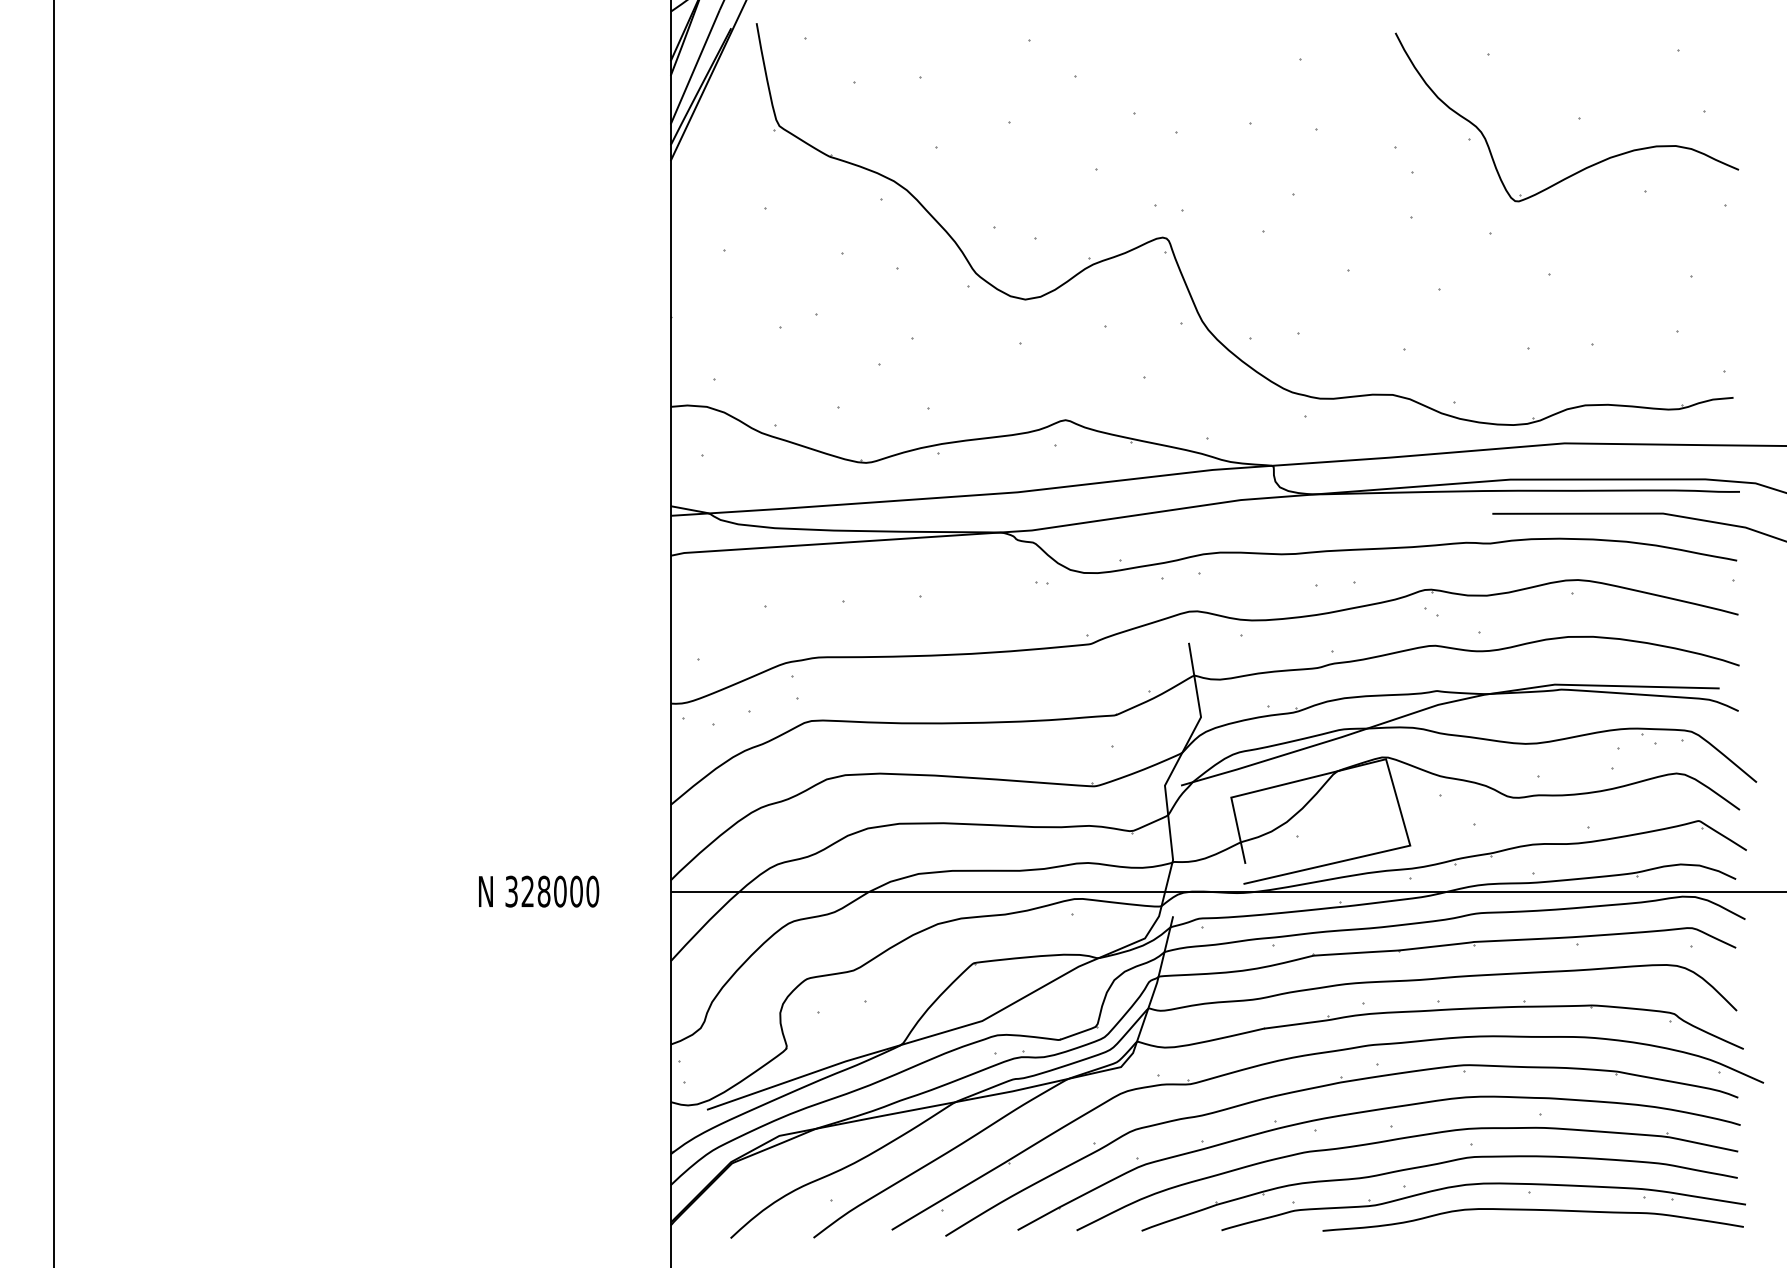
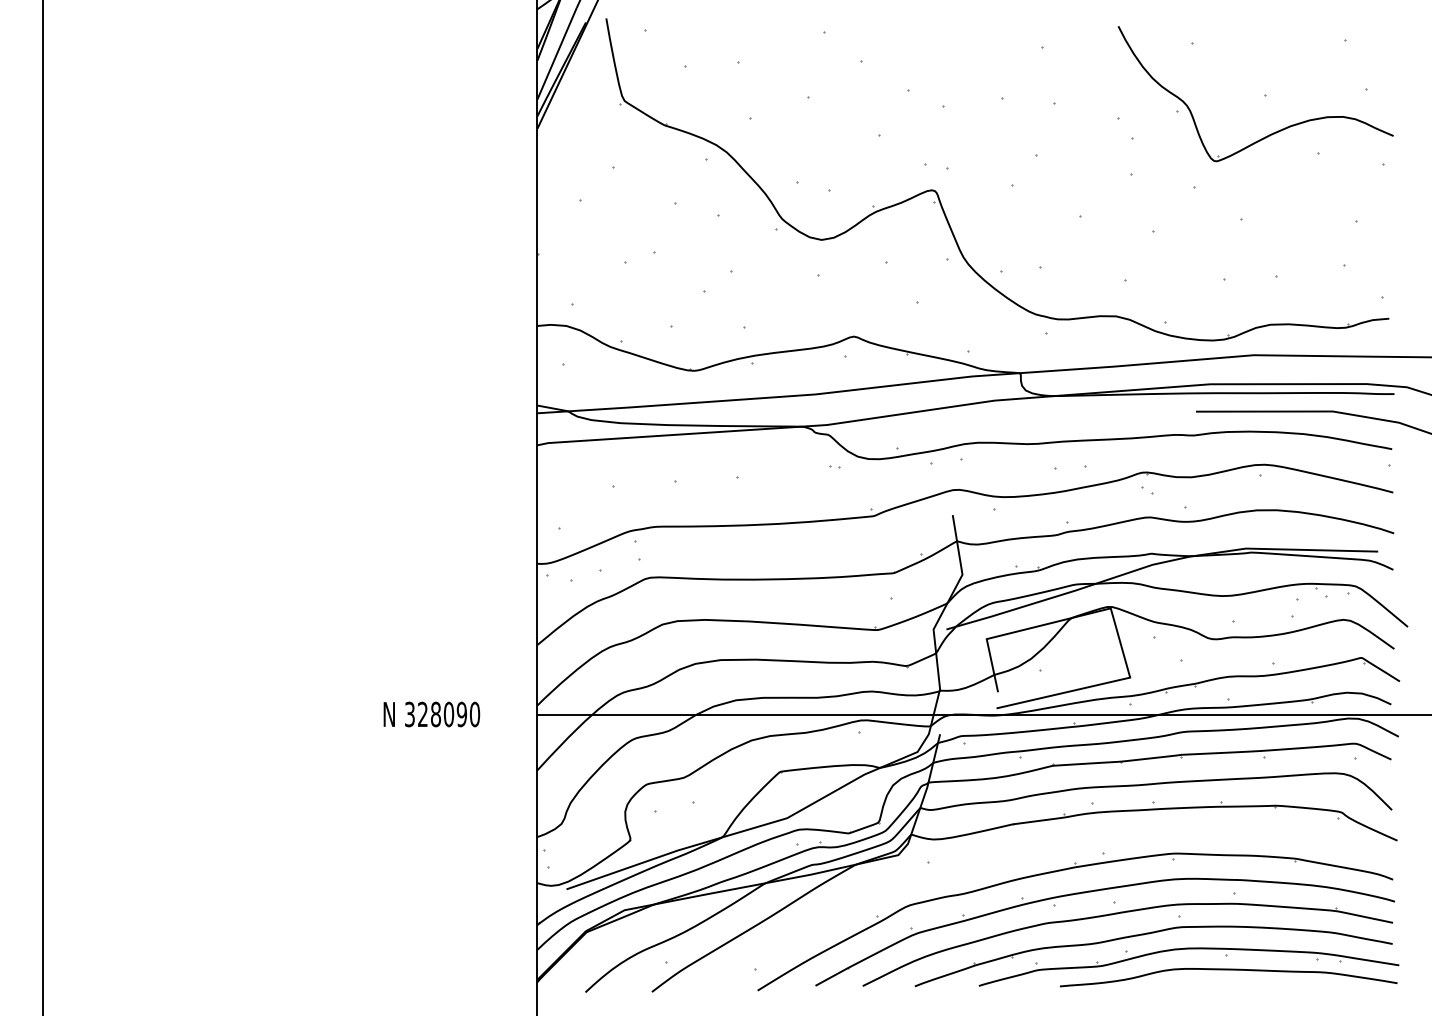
text: (576, 891) -> (461, 714), 328000 -> 328090
part: (1313, 1055) -> (1052, 845), removed

